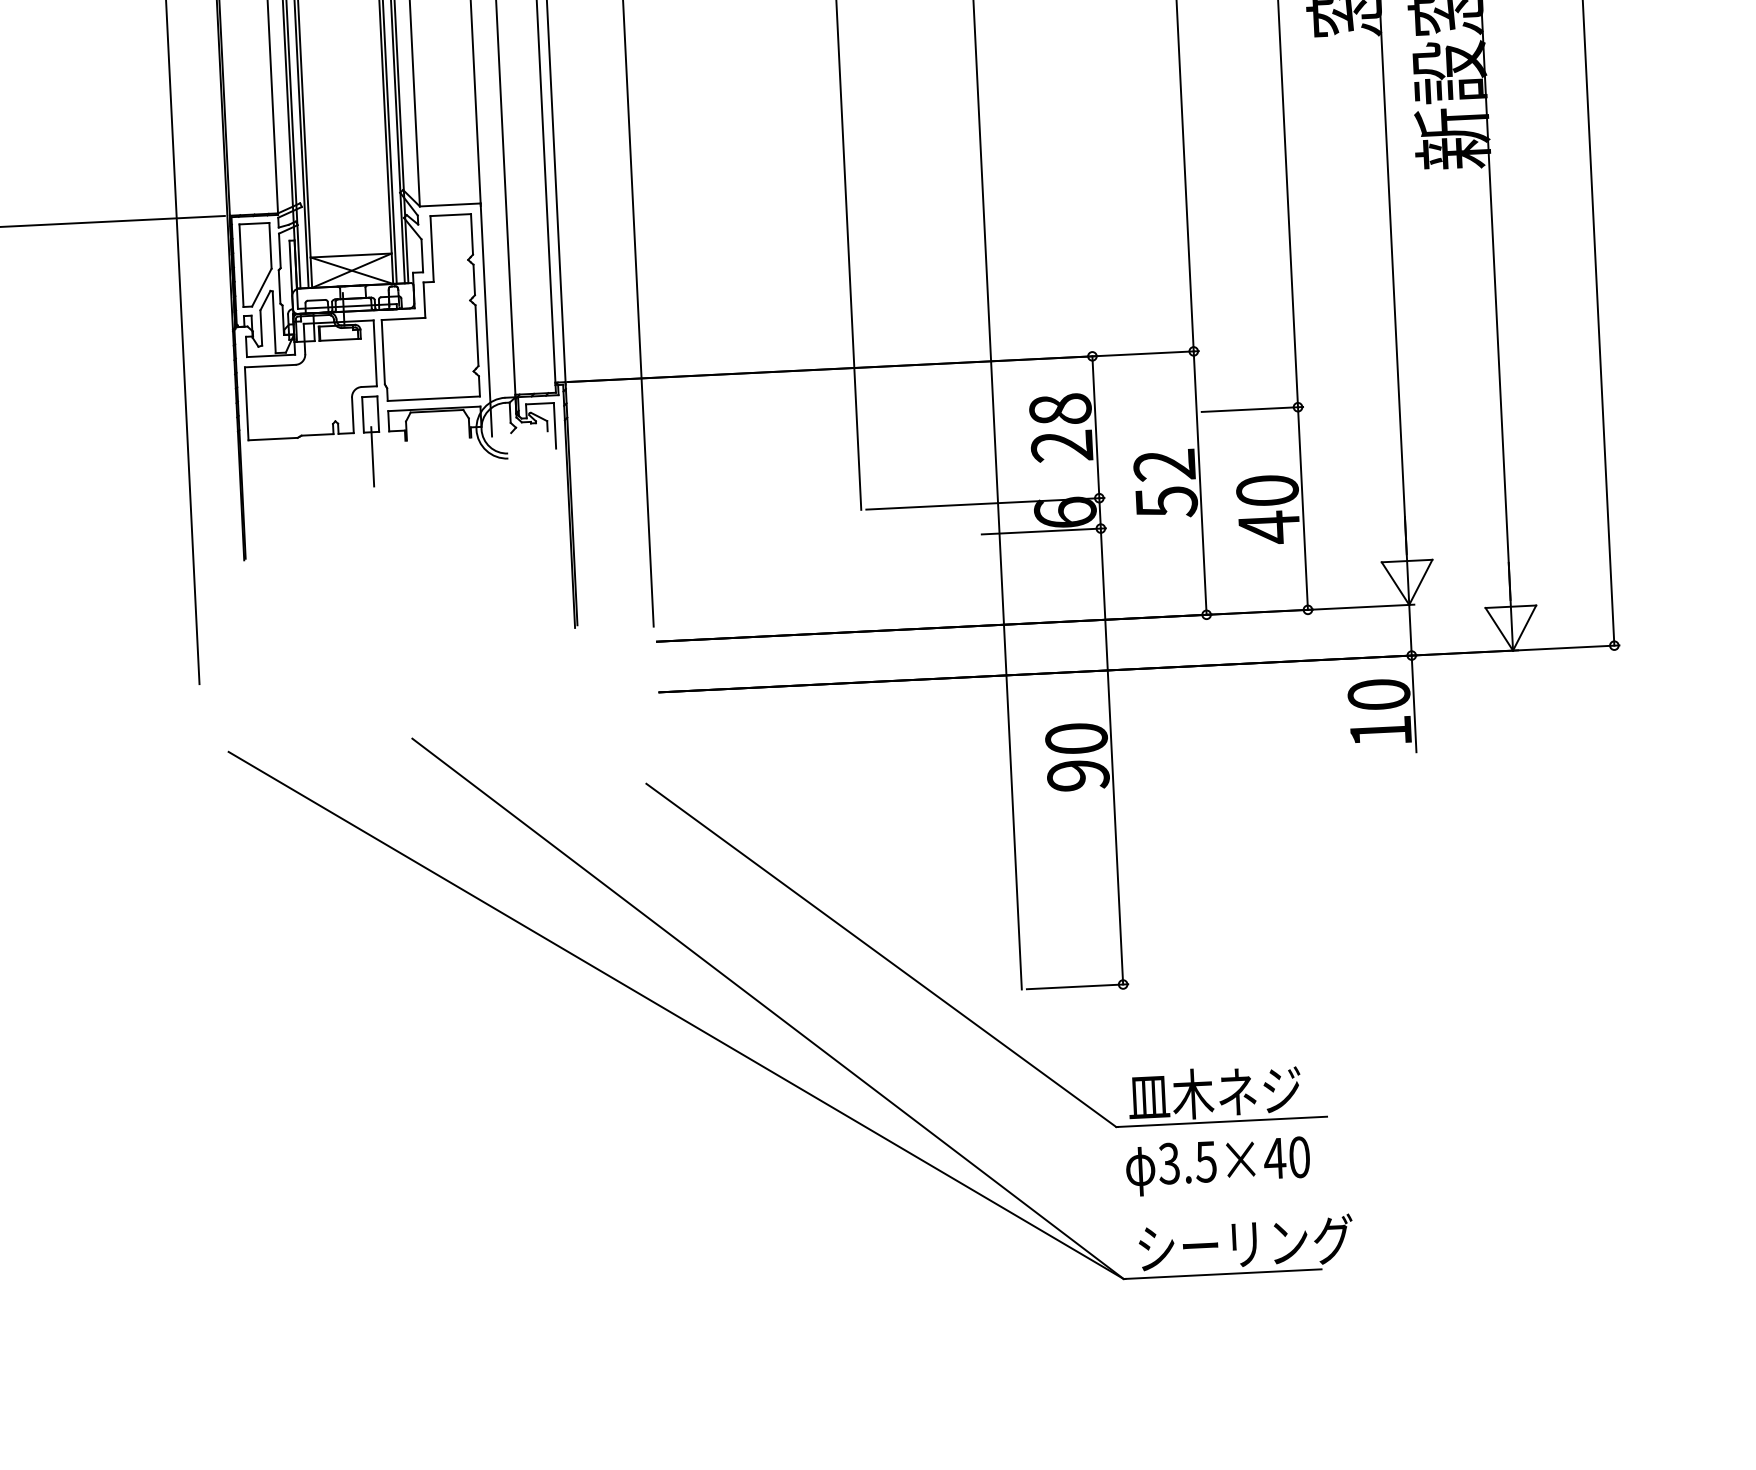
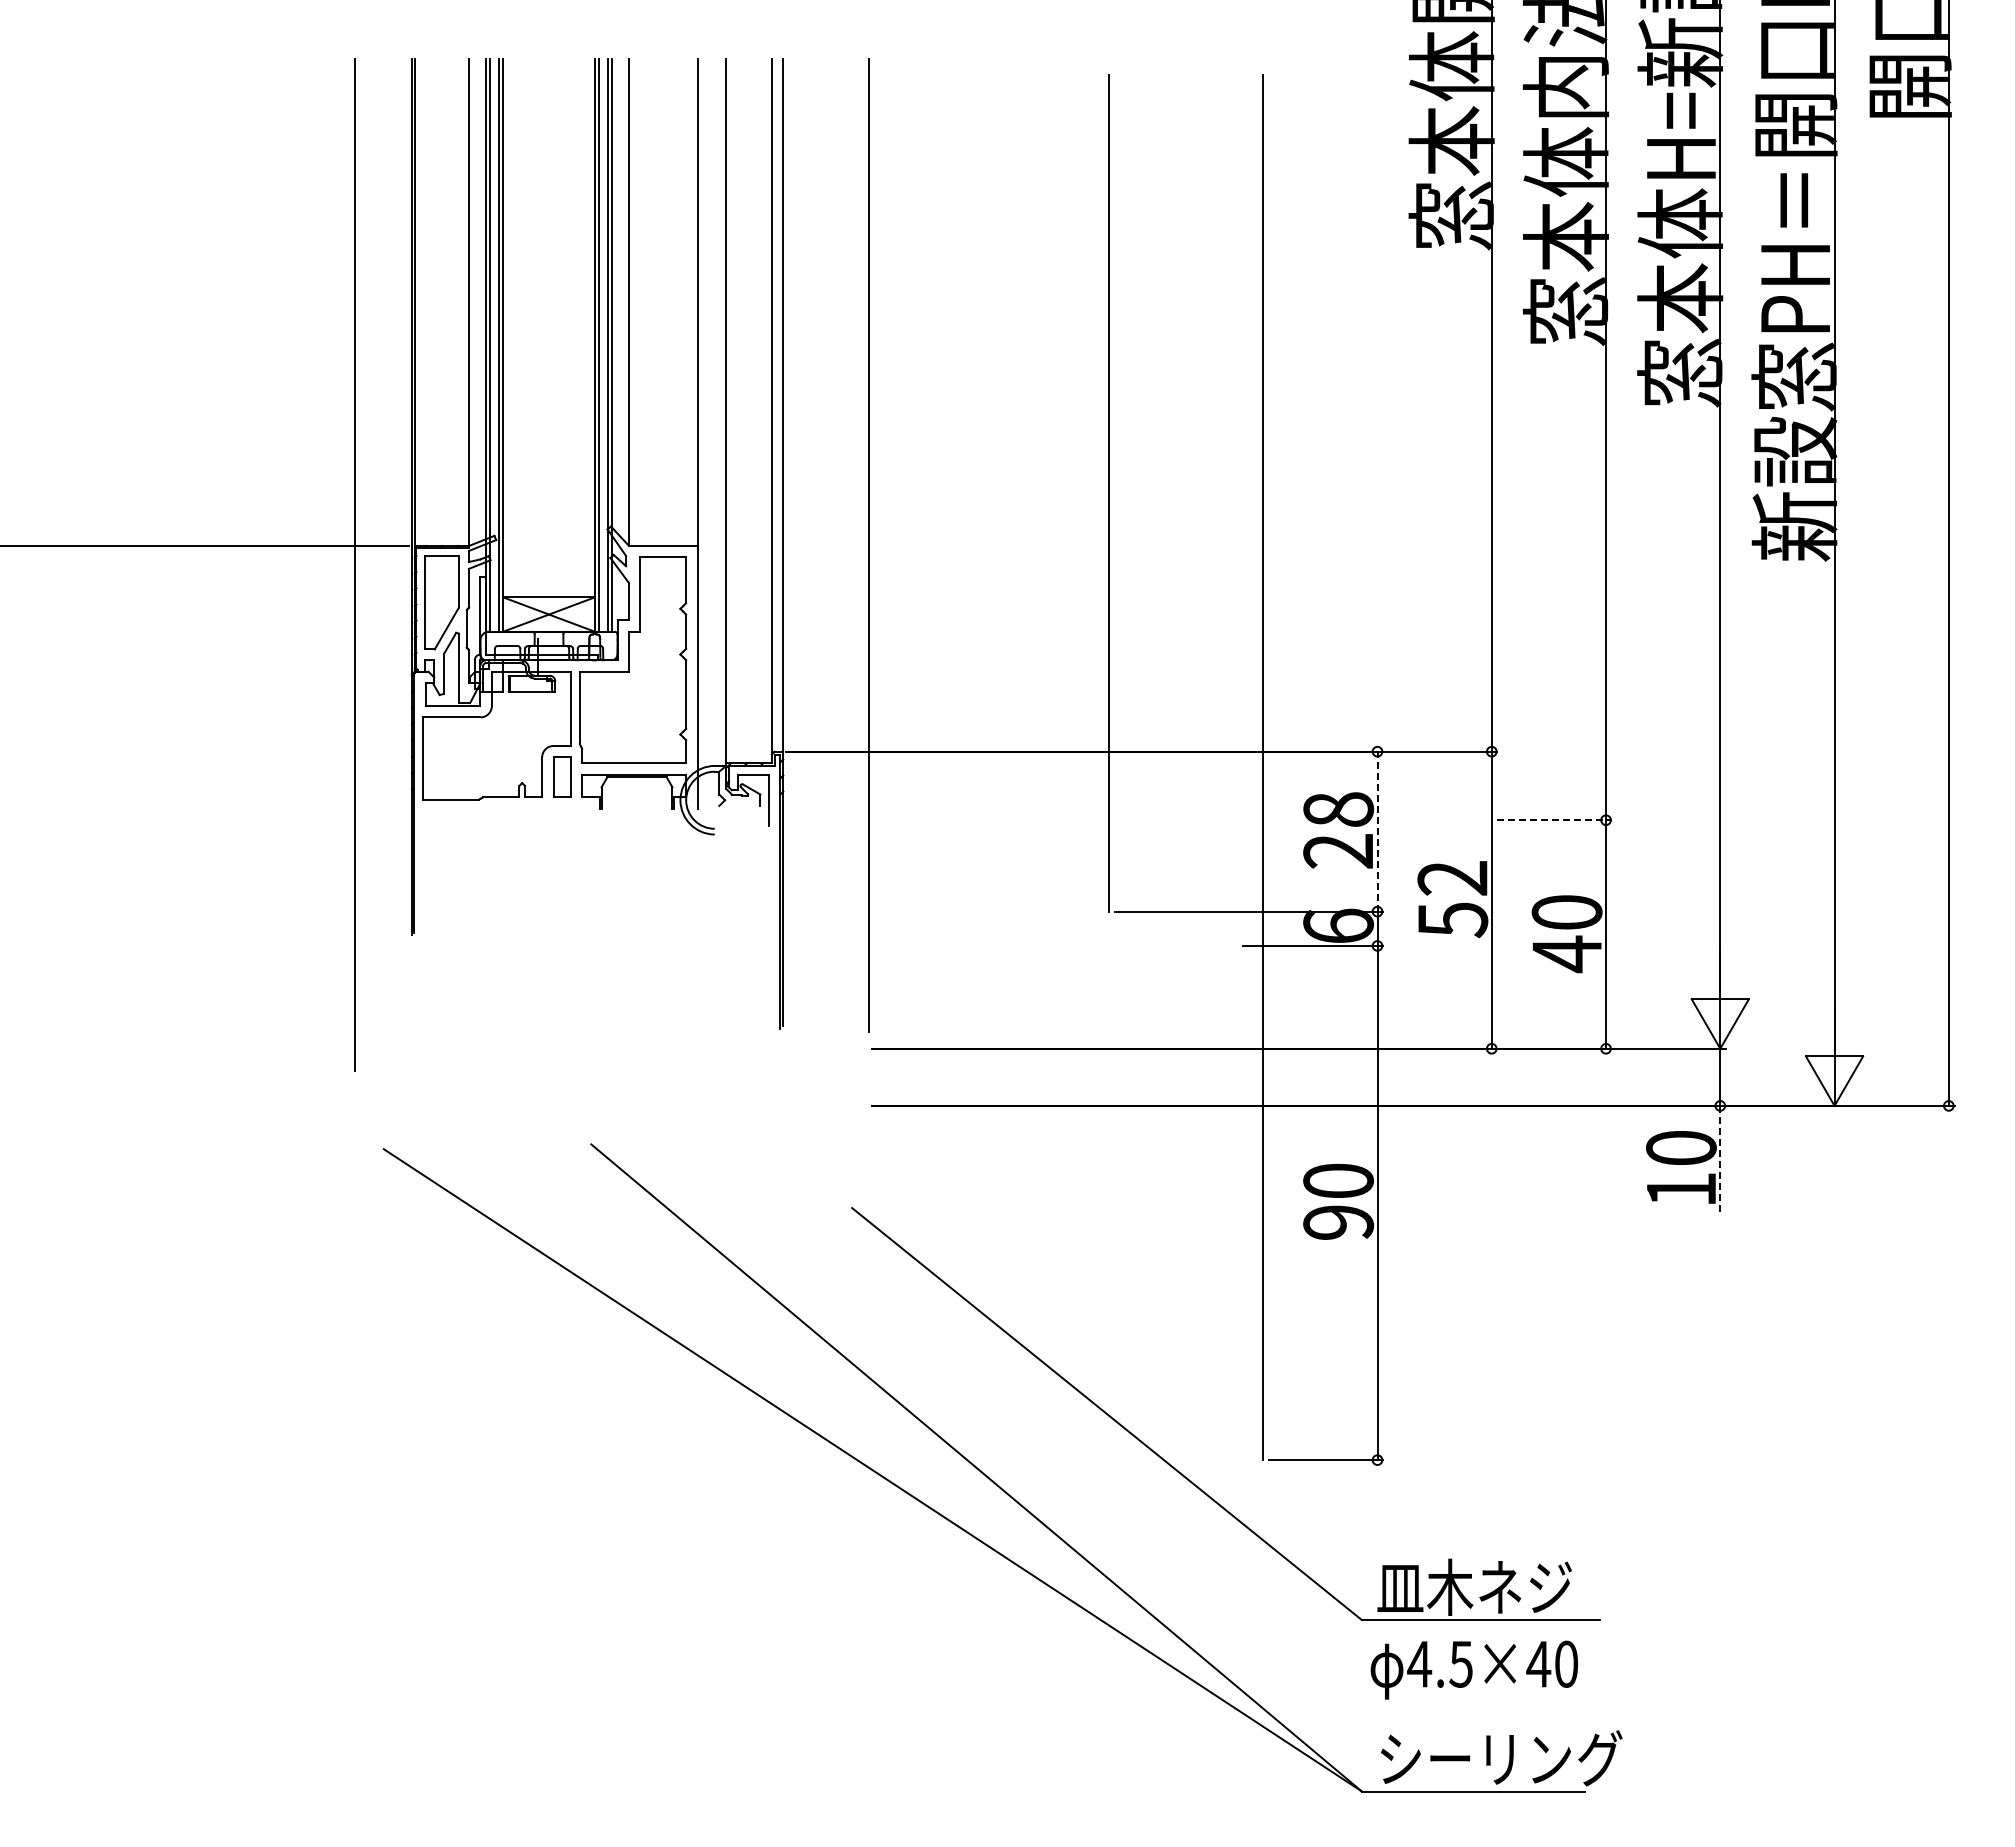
line: (1253, 409) -> (1555, 820), solid -> dashed
line: (1095, 427) -> (1377, 831), solid -> dashed
line: (372, 456) -> (562, 824), removed
line: (1414, 703) -> (1720, 1160), solid -> dashed
text: (1169, 1163) -> (1419, 1663), 3.5×40 -> 4.5×40

